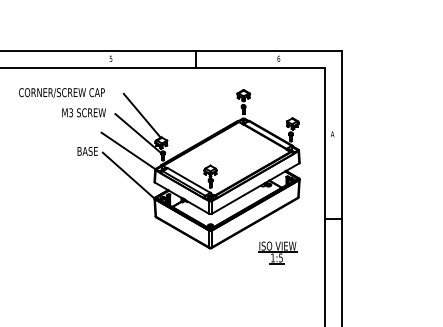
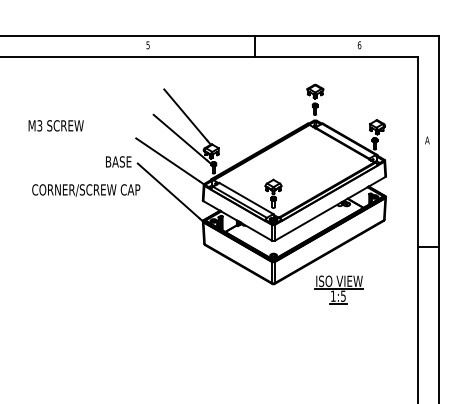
text: (61, 92) -> (85, 189), moved
text: (83, 112) -> (55, 125), moved
part: (277, 252) -> (339, 289), moved

